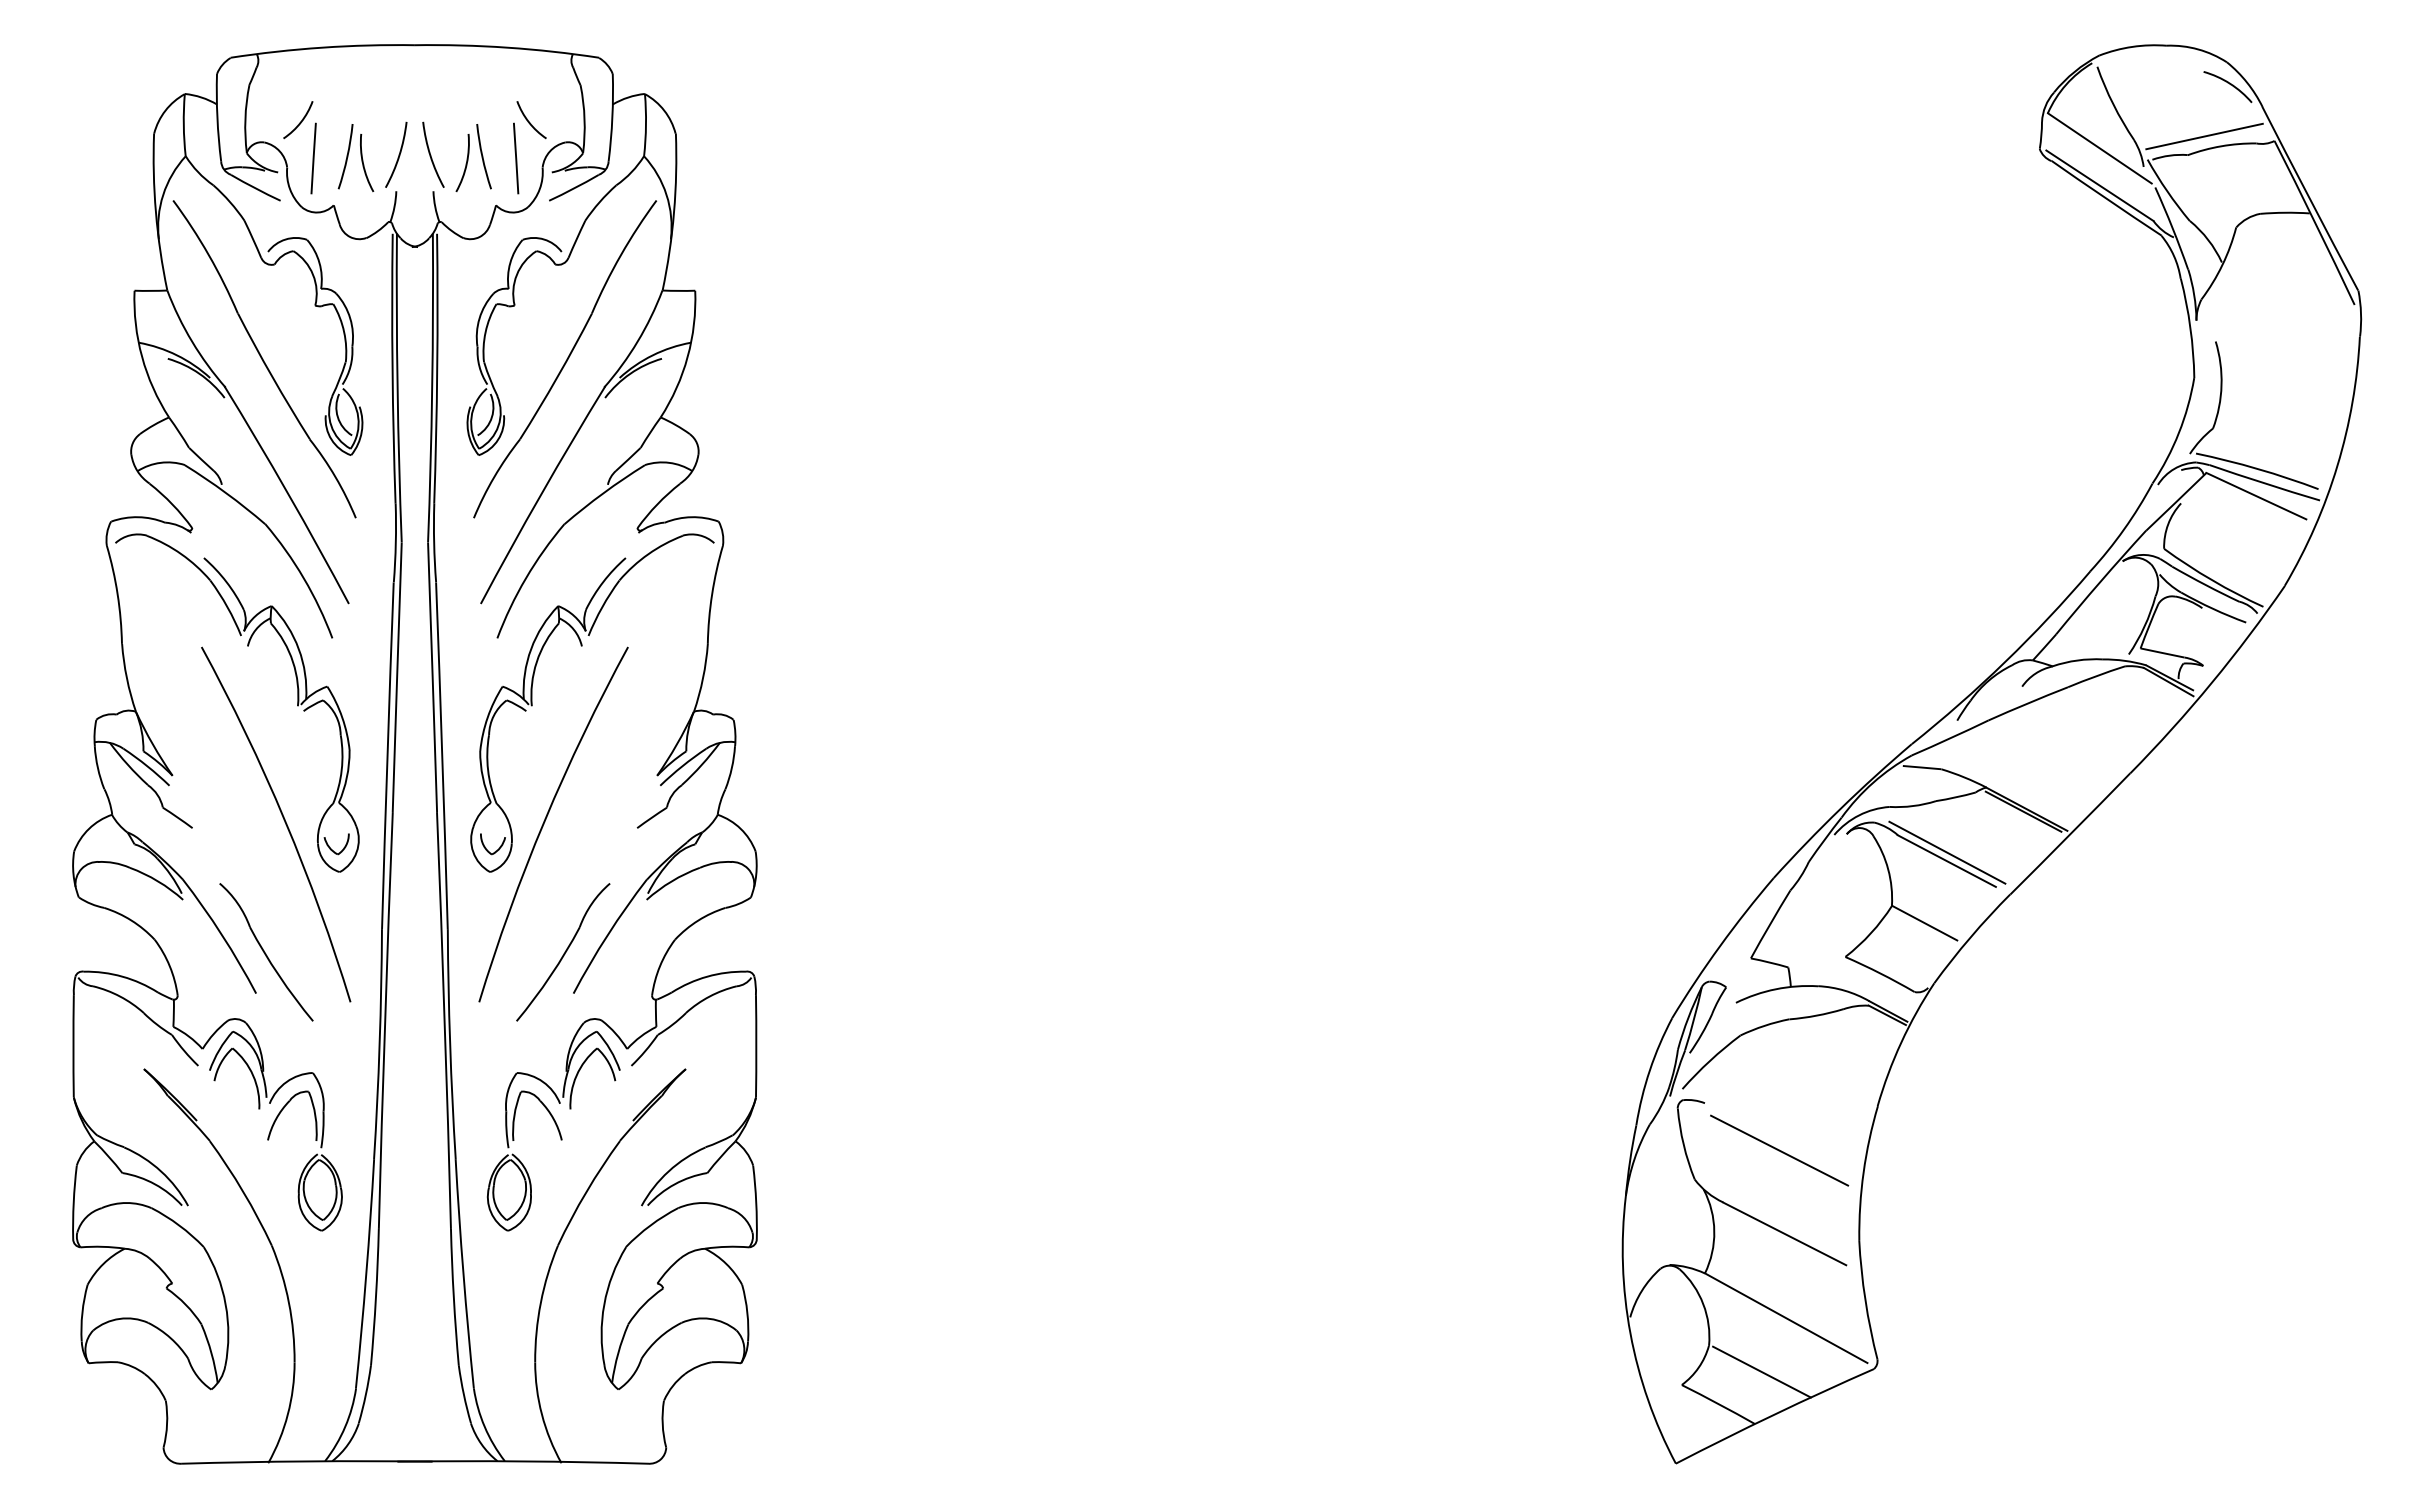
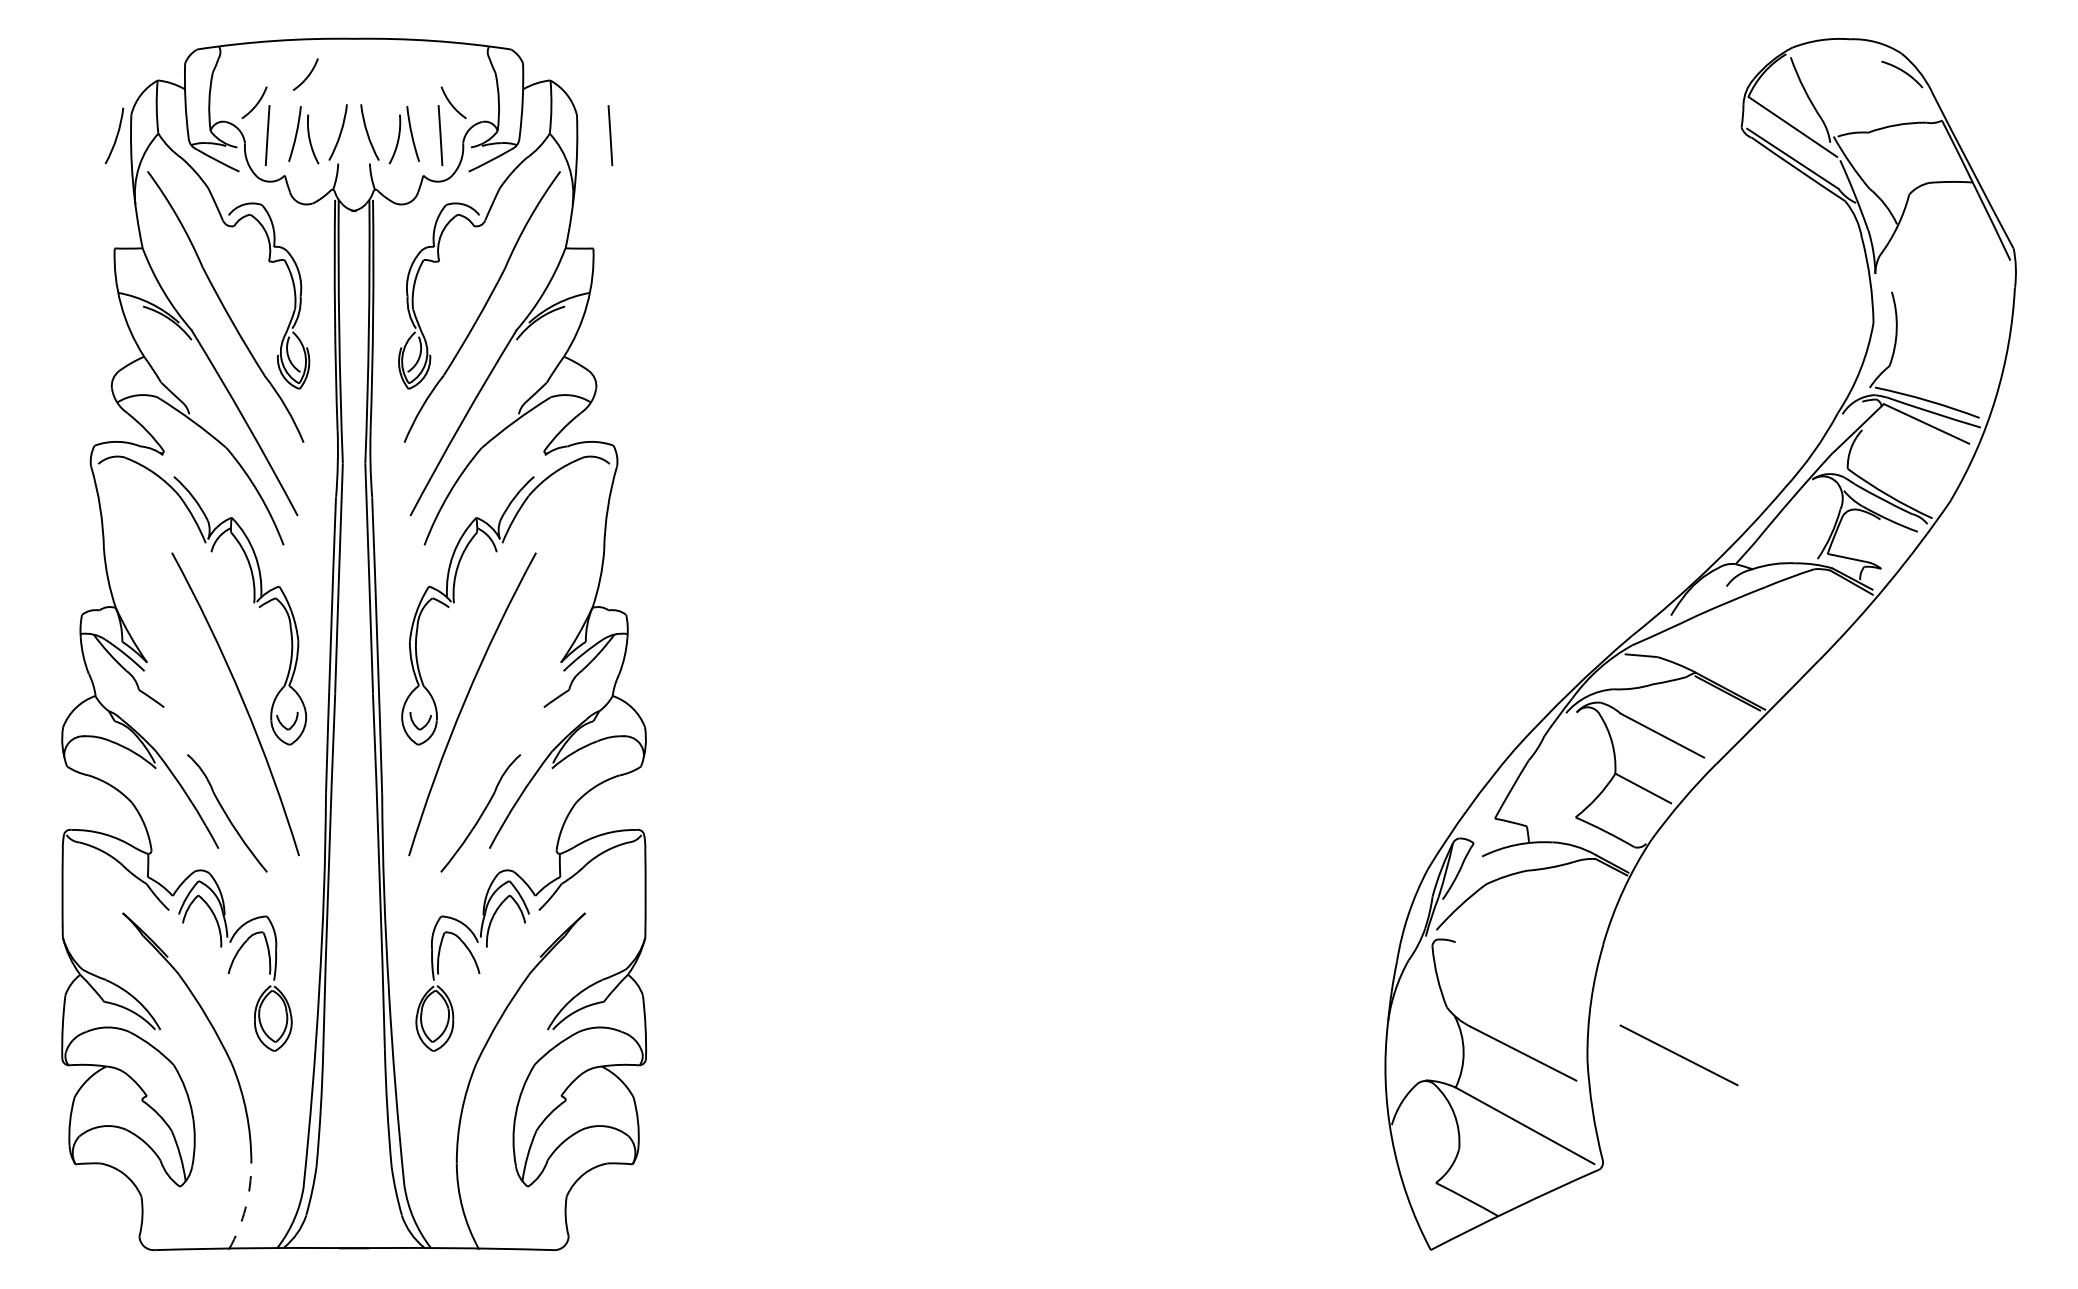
arc: (360, 88) -> (307, 75), added
line: (2204, 136) -> (1882, 116), removed
arc: (136, 158) -> (116, 135), added
line: (715, 158) -> (610, 135), added
line: (1947, 852) -> (1662, 728), removed
line: (1779, 1150) -> (1678, 1055), moved
line: (1761, 1371) -> (1503, 1171), removed
arc: (287, 1414) -> (245, 1208), solid -> dashed

